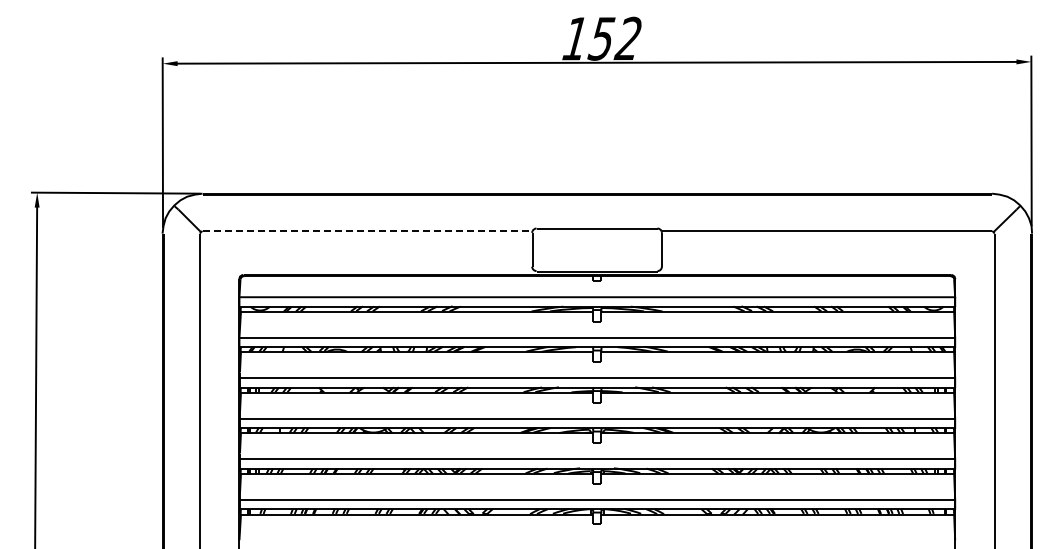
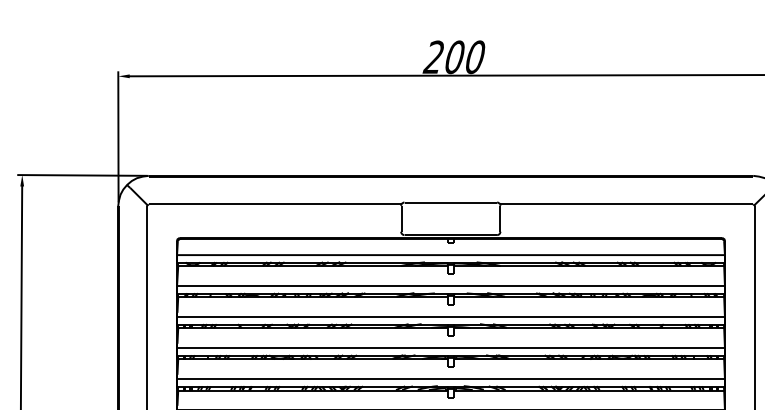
text: (600, 38) -> (453, 57), 152 -> 200
line: (368, 231) -> (275, 204), dashed -> solid

